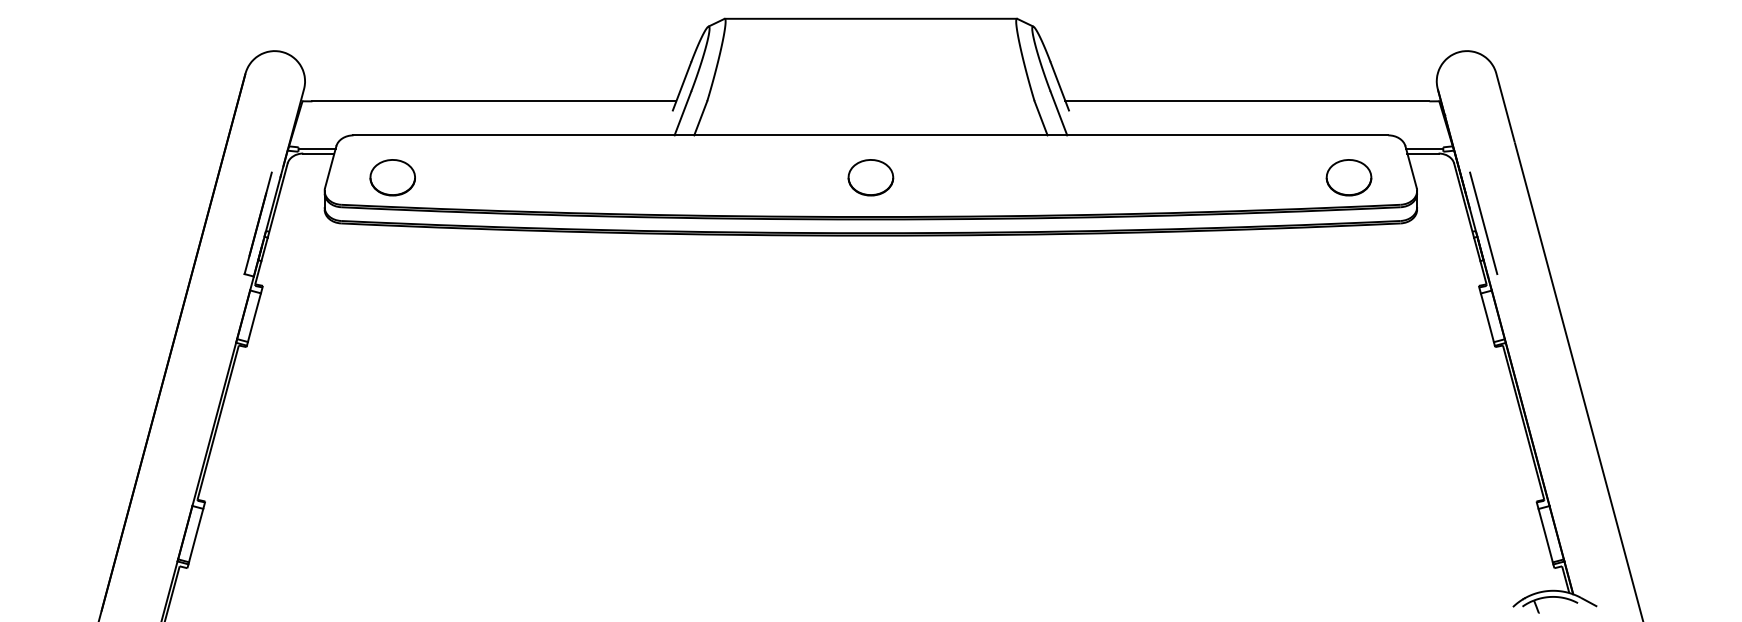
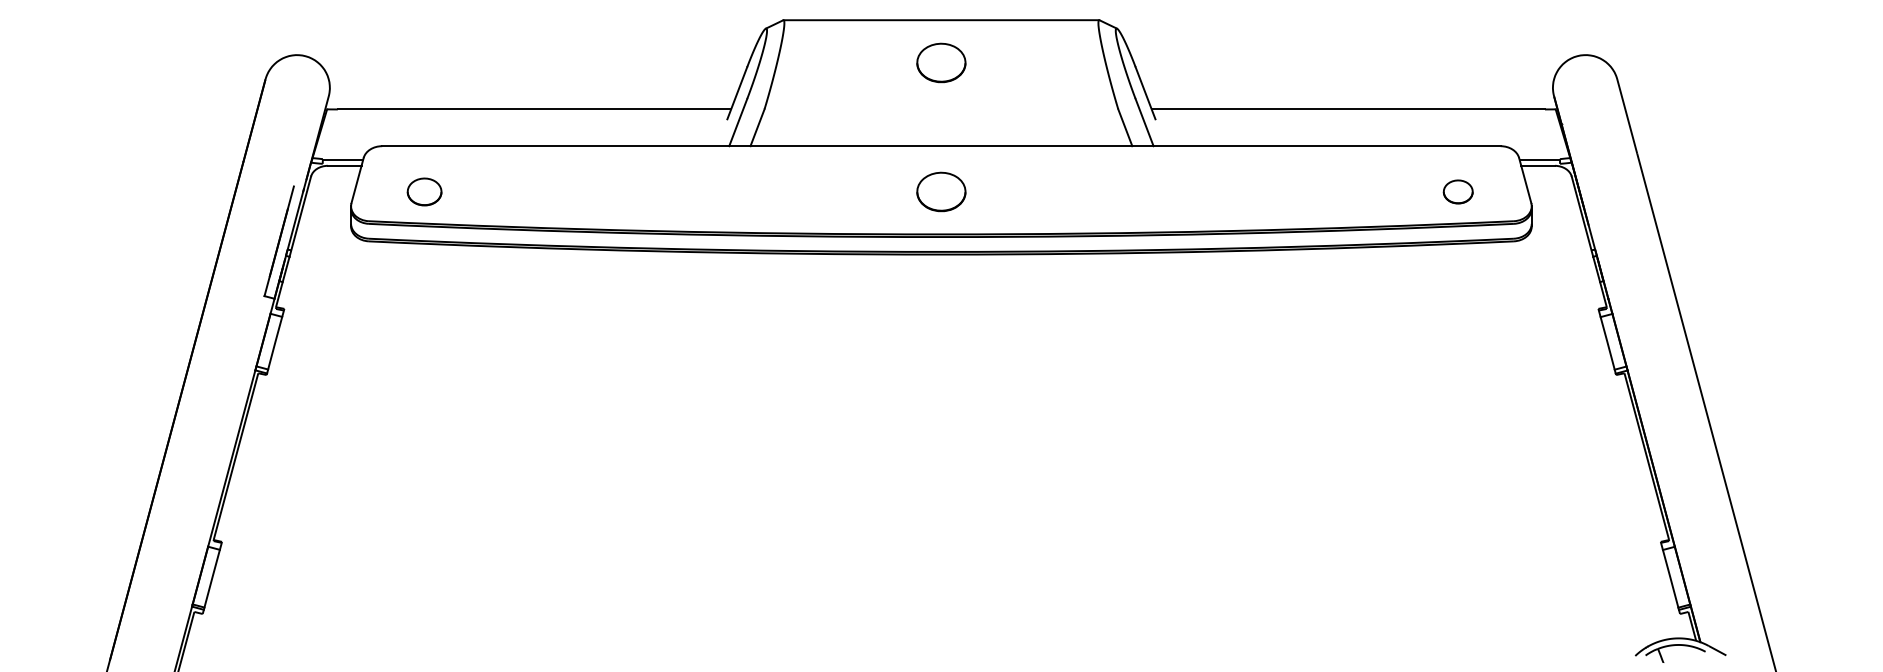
part: (871, 57) -> (941, 62), added
part: (392, 177) -> (424, 191), size x0.7
part: (1349, 177) -> (1458, 191), size x0.6
line: (1483, 223) -> (1603, 241), removed

